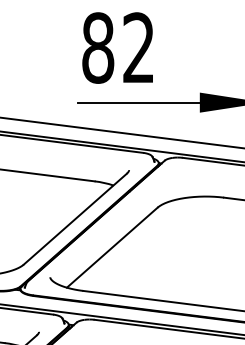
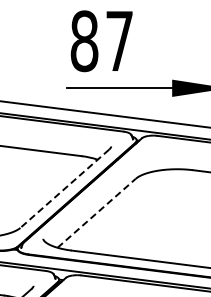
text: (138, 47) -> (119, 40), 82 -> 87
line: (74, 220) -> (64, 189), solid -> dashed
line: (113, 246) -> (97, 212), solid -> dashed

